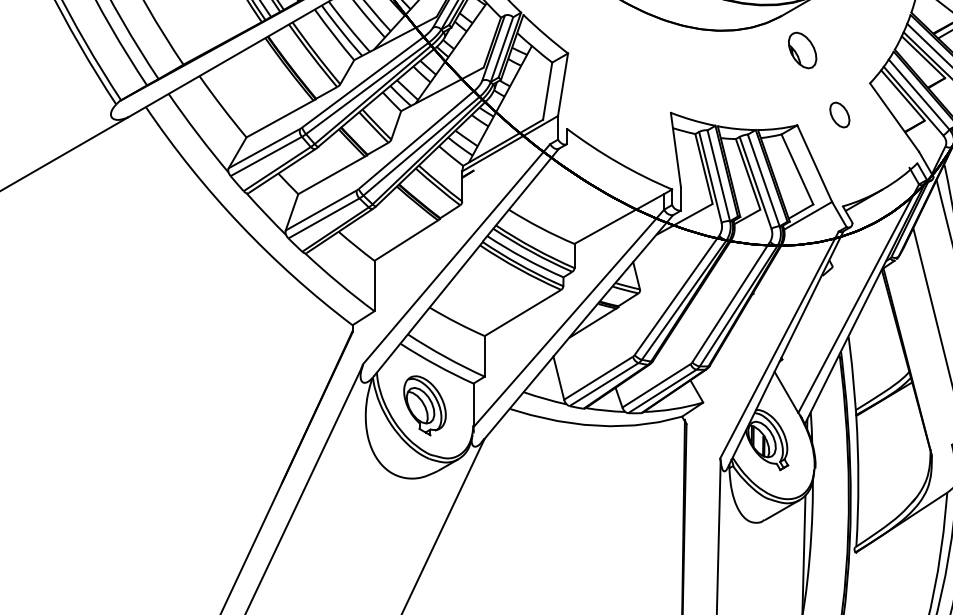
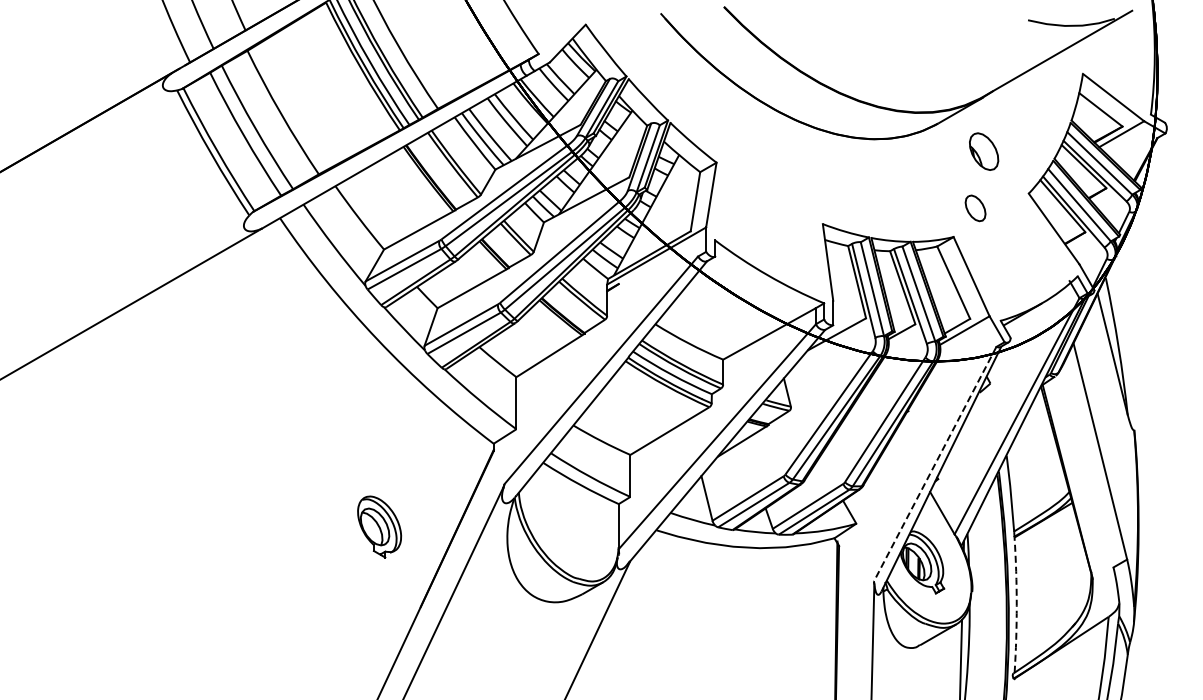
part: (803, 50) -> (984, 151), moved
part: (839, 115) -> (975, 208), moved
line: (778, 345) -> (934, 464), solid -> dashed
part: (424, 405) -> (379, 526), moved
arc: (858, 481) -> (1016, 605), solid -> dashed

